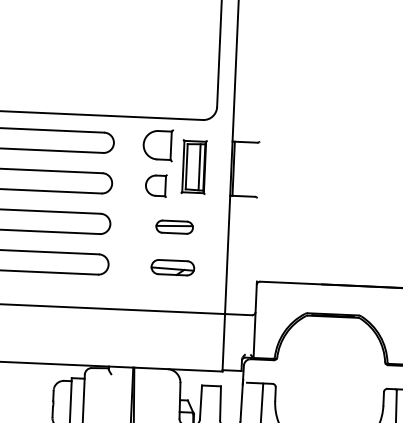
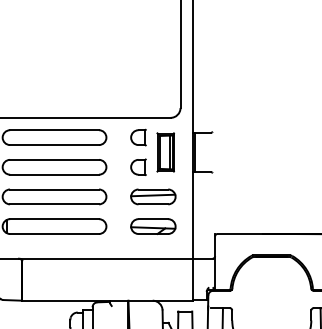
part: (157, 144) -> (138, 137), size x0.71
part: (174, 226) -> (153, 196), size x1.67
part: (173, 267) -> (153, 226), size x1.43

